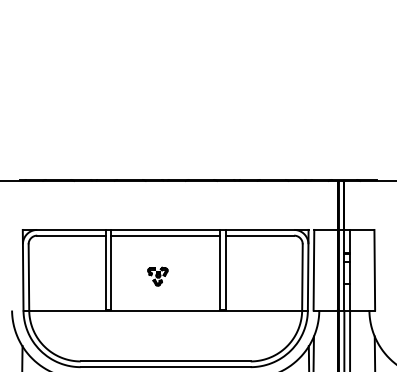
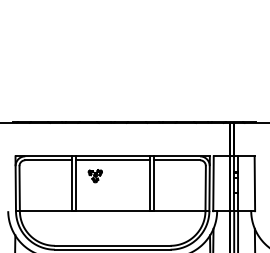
part: (156, 277) -> (94, 176), moved

